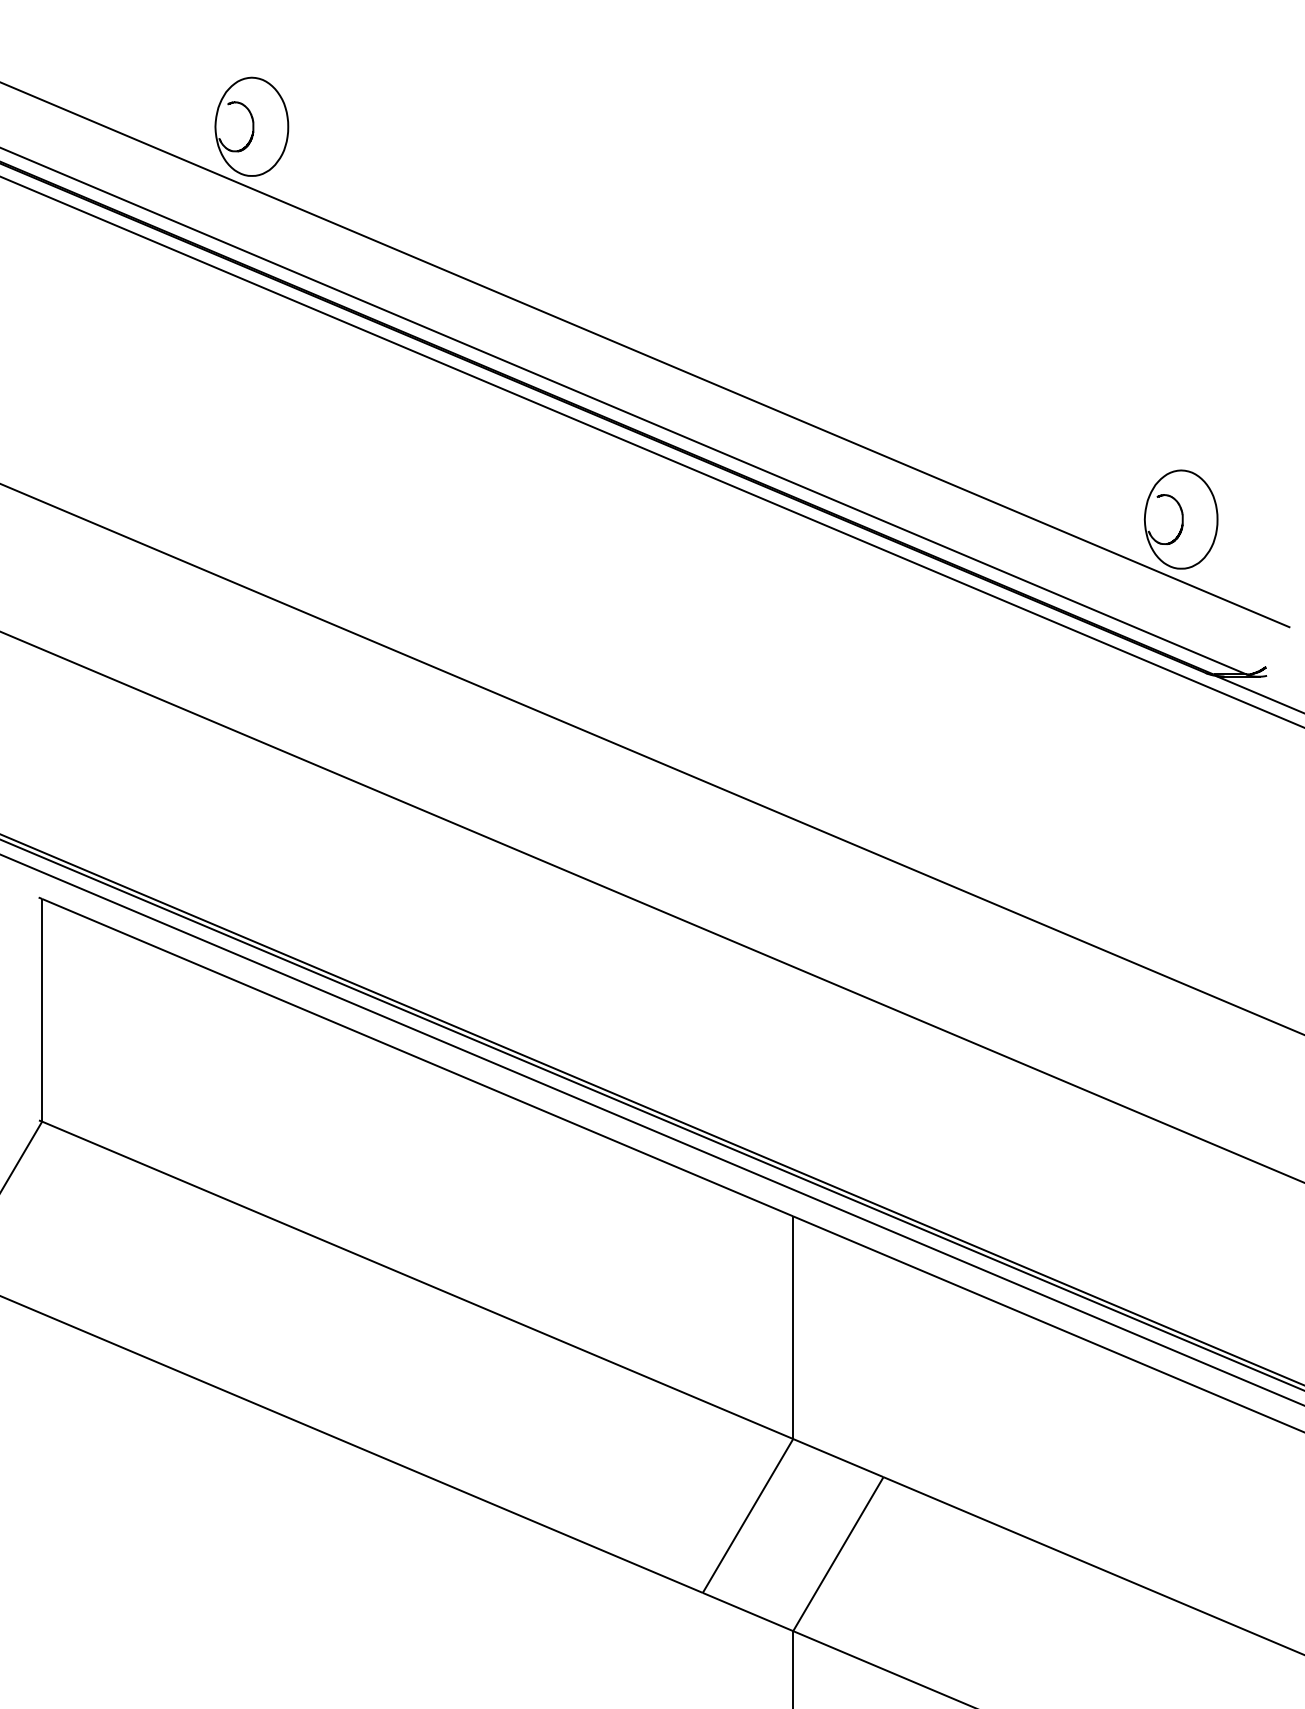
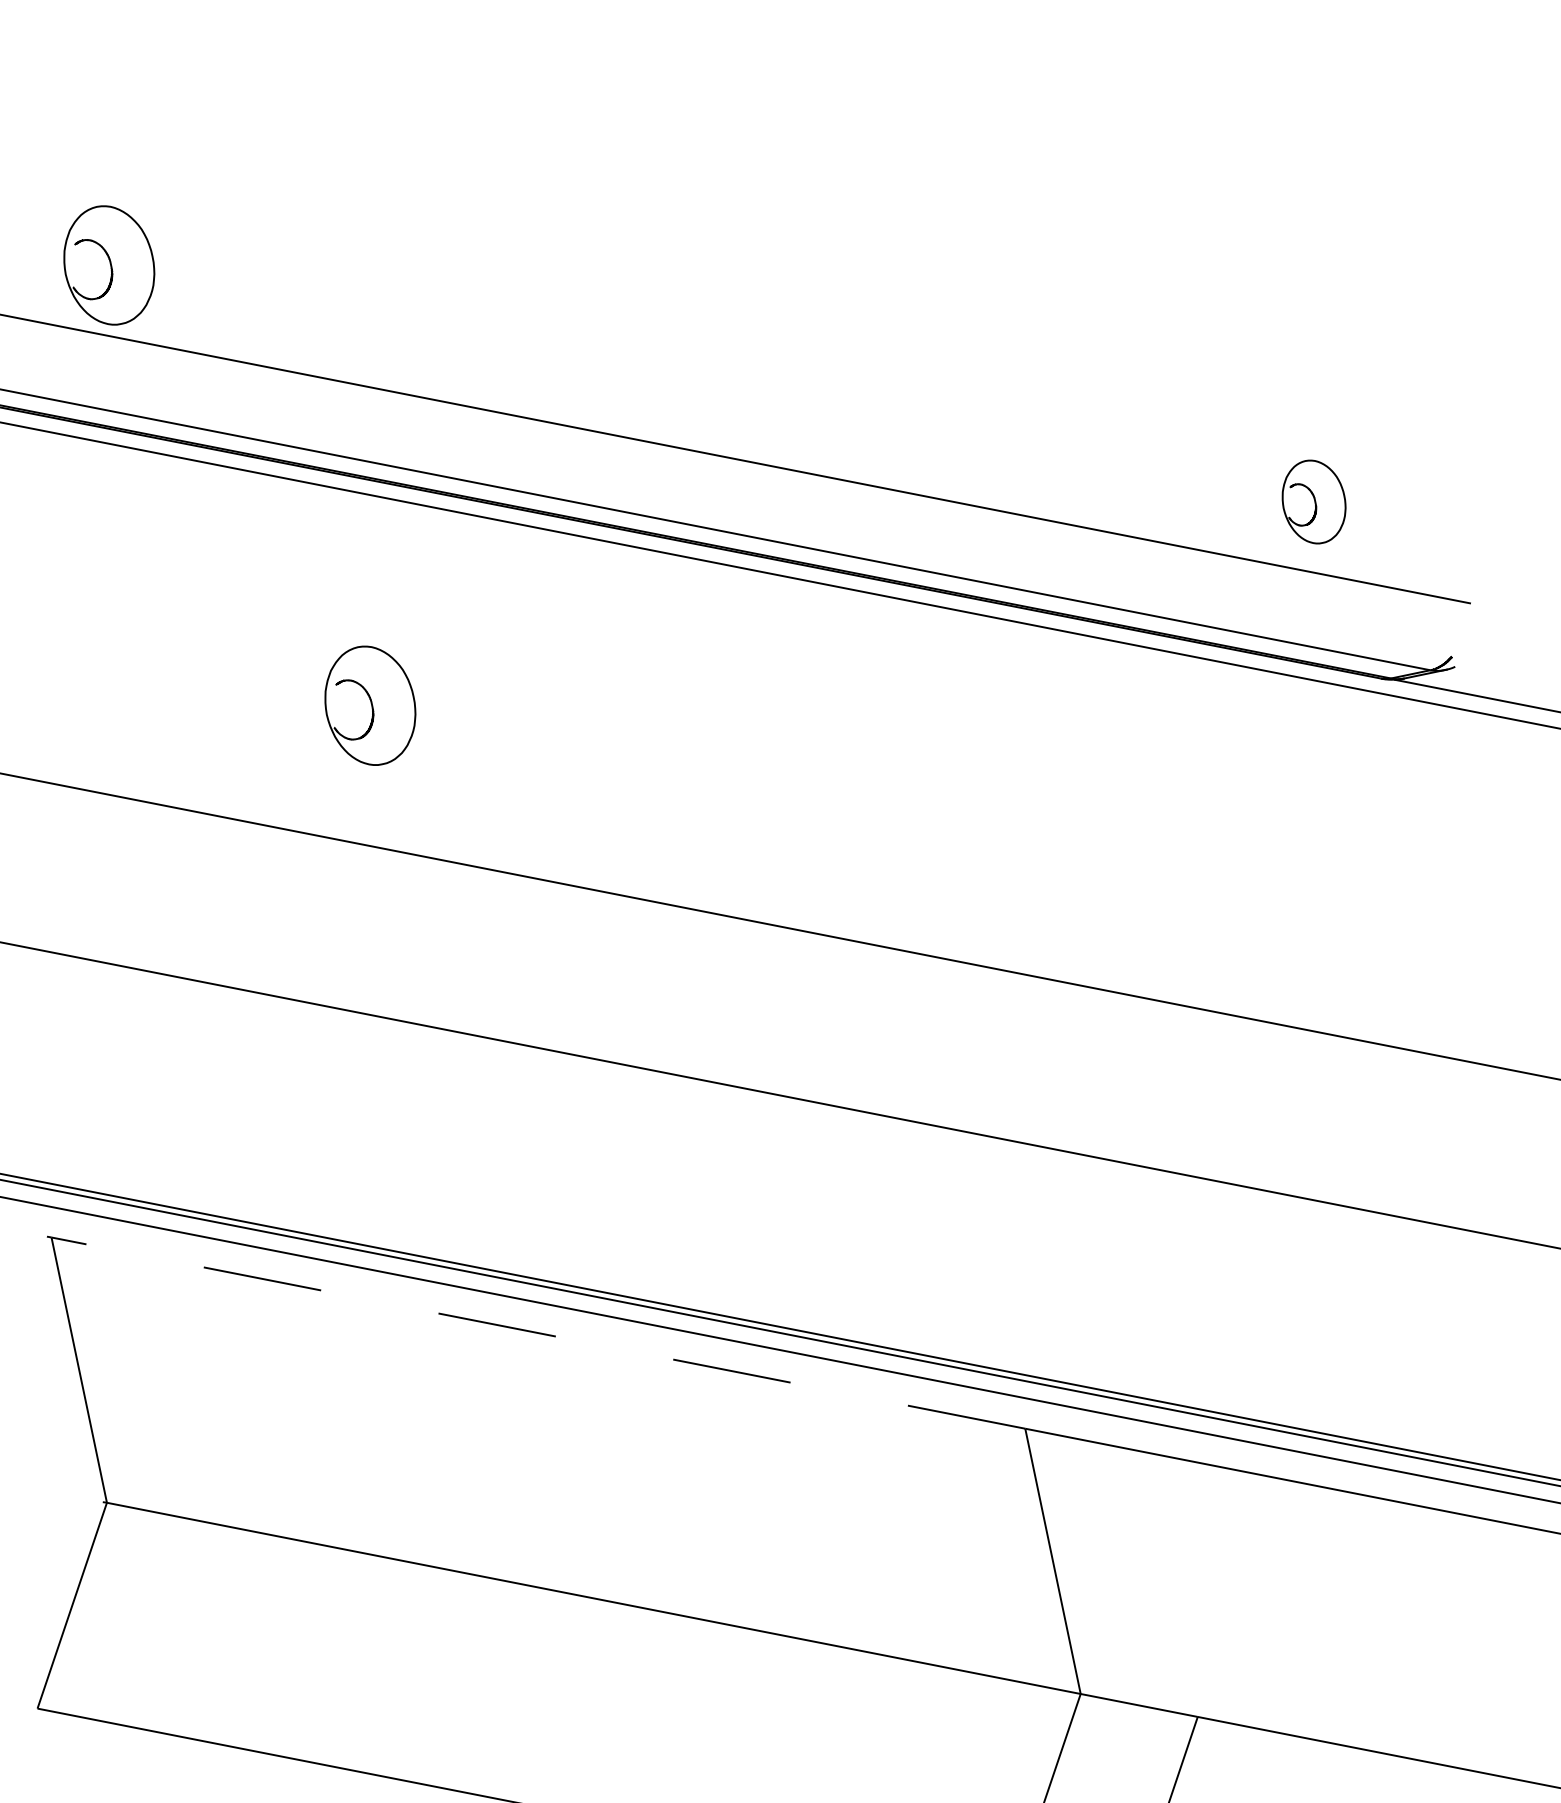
part: (1180, 519) -> (1313, 502), size x0.7
part: (387, 524) -> (369, 705), added
line: (417, 1057) -> (538, 1332), solid -> dashed

